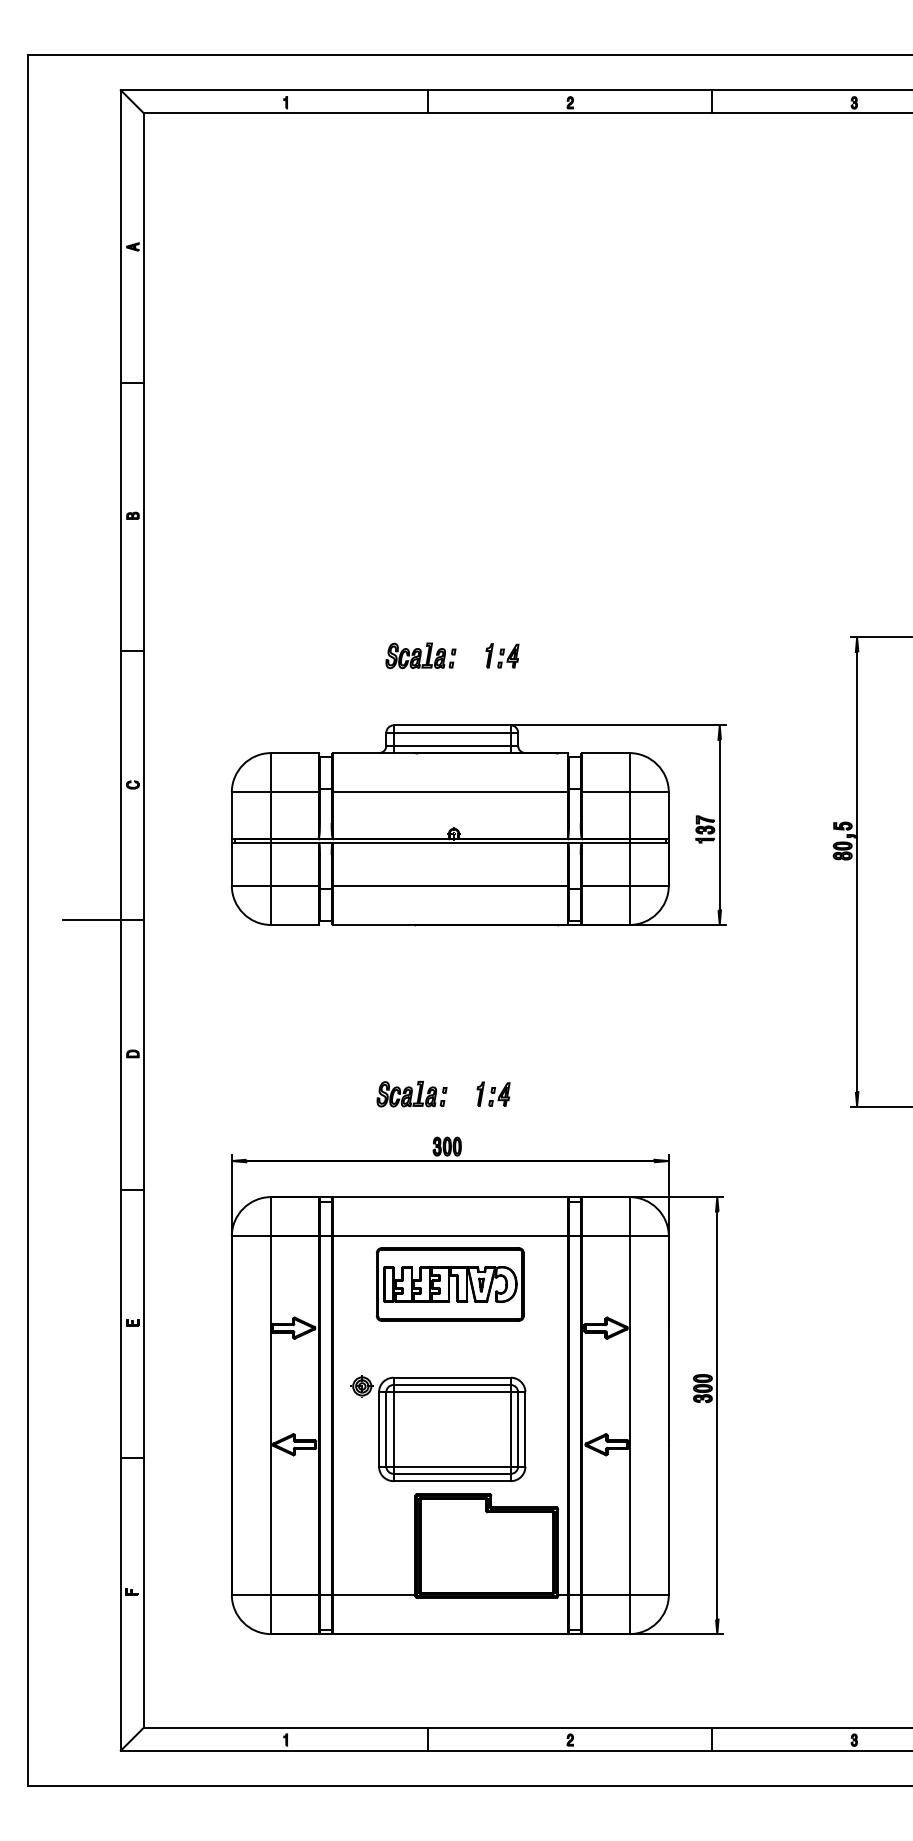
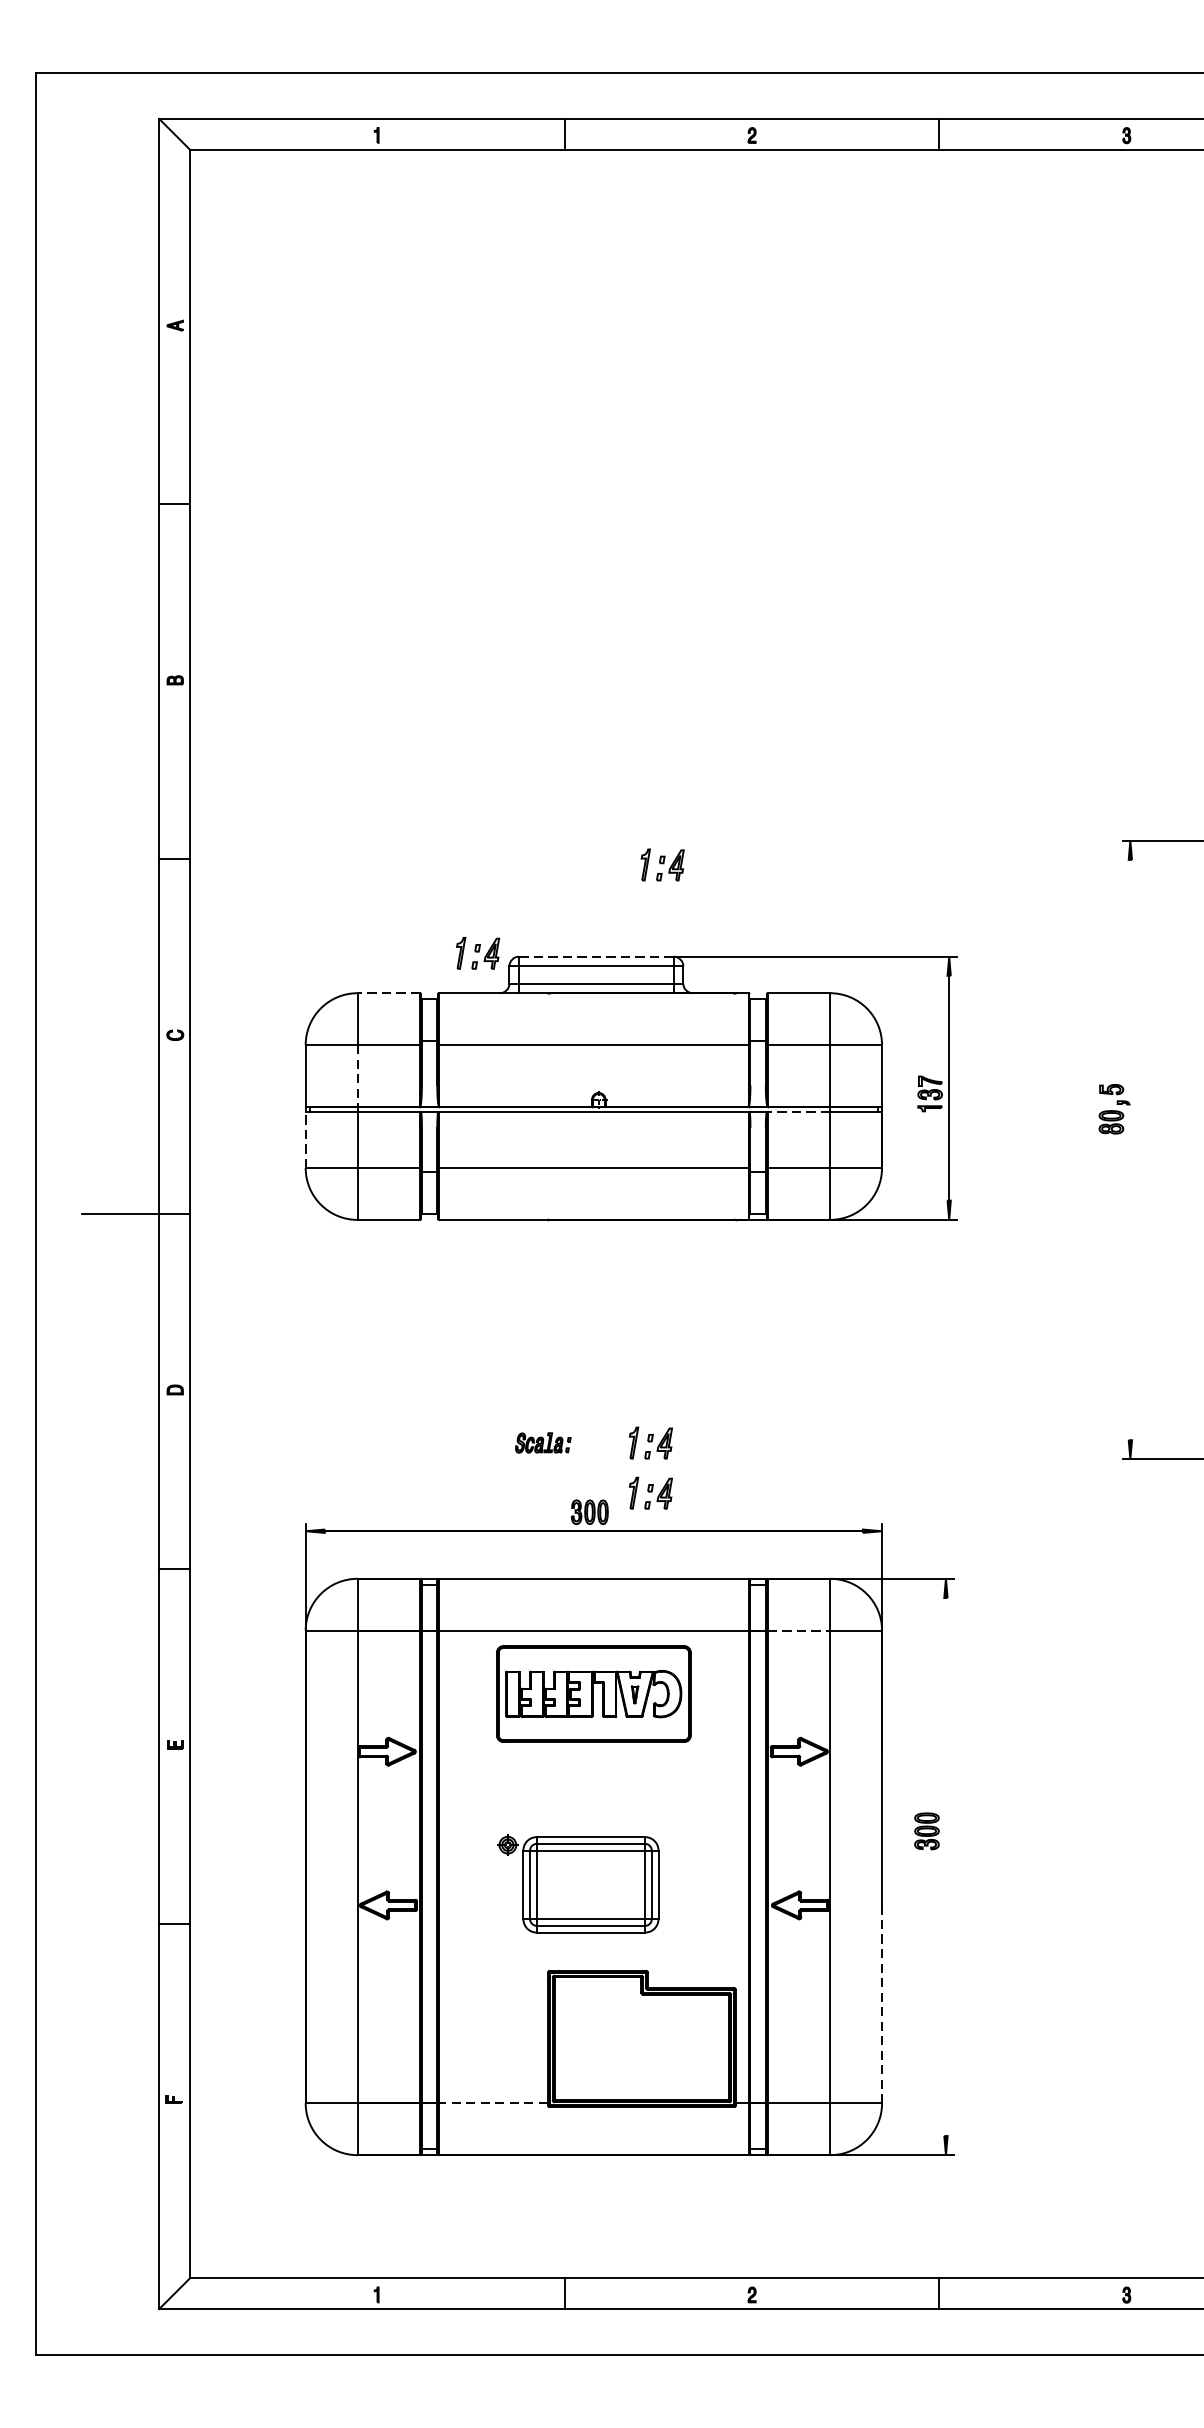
part: (420, 655) -> (554, 864), removed
part: (362, 722) -> (478, 952), added
line: (452, 725) -> (596, 956), solid -> dashed
line: (294, 753) -> (388, 993), solid -> dashed
line: (271, 816) -> (358, 1076), solid -> dashed
line: (605, 843) -> (798, 1112), solid -> dashed
line: (231, 864) -> (305, 1140), solid -> dashed
line: (857, 872) -> (1130, 1150), removed
part: (411, 1093) -> (542, 1442), size x0.6
part: (493, 1131) -> (650, 1492), added
line: (605, 1236) -> (798, 1630), solid -> dashed
line: (717, 1415) -> (946, 1866), removed
part: (438, 1428) -> (578, 1884), size x0.7
line: (668, 1519) -> (881, 2004), solid -> dashed
line: (373, 1594) -> (492, 2102), solid -> dashed

